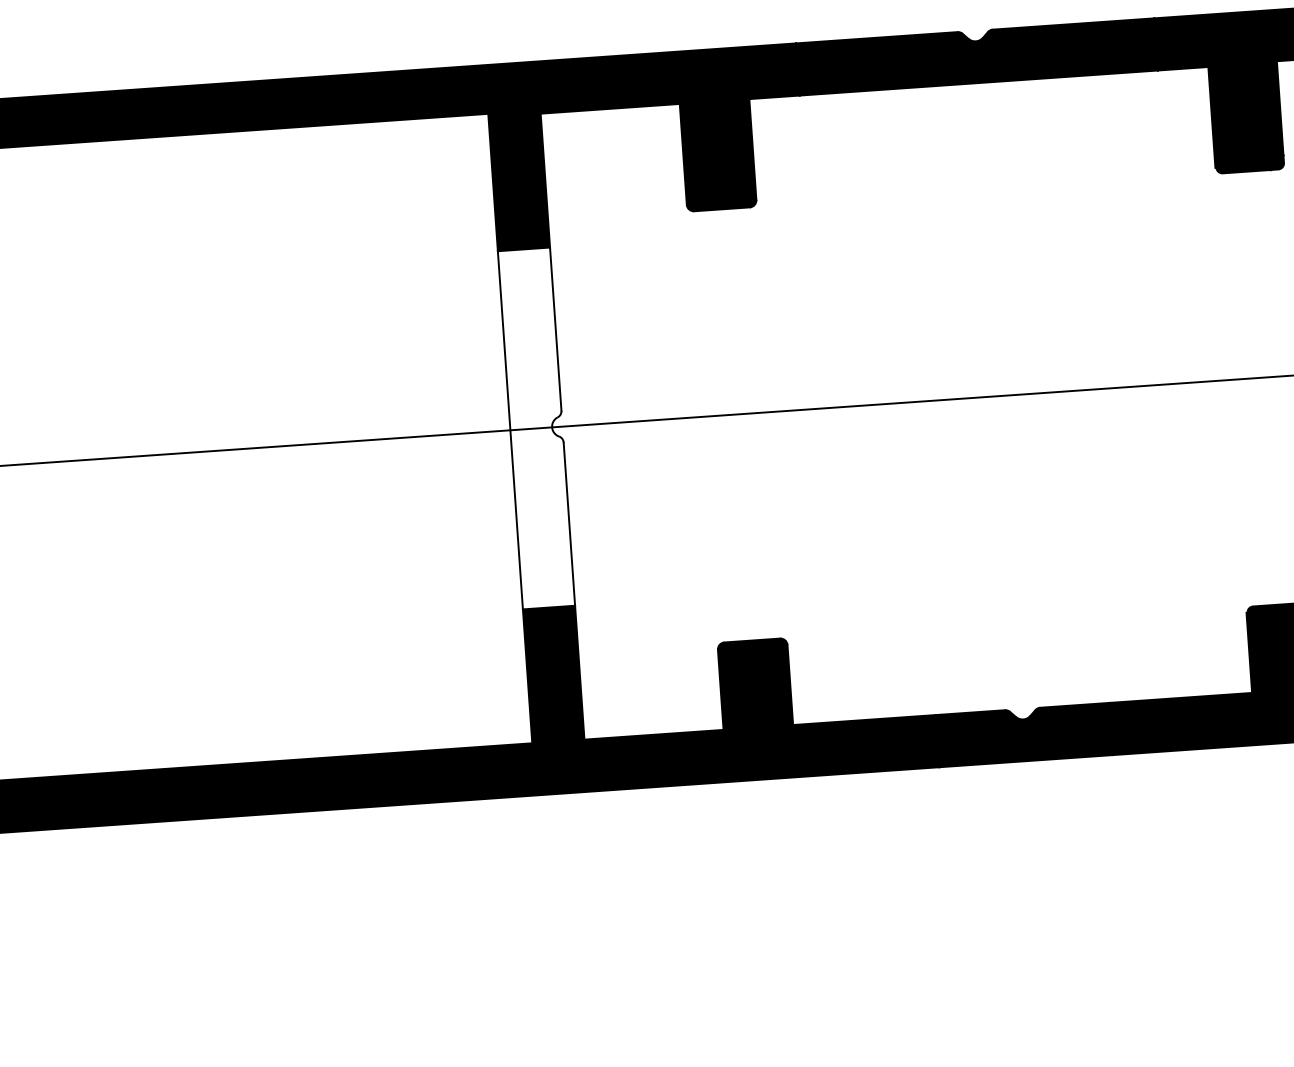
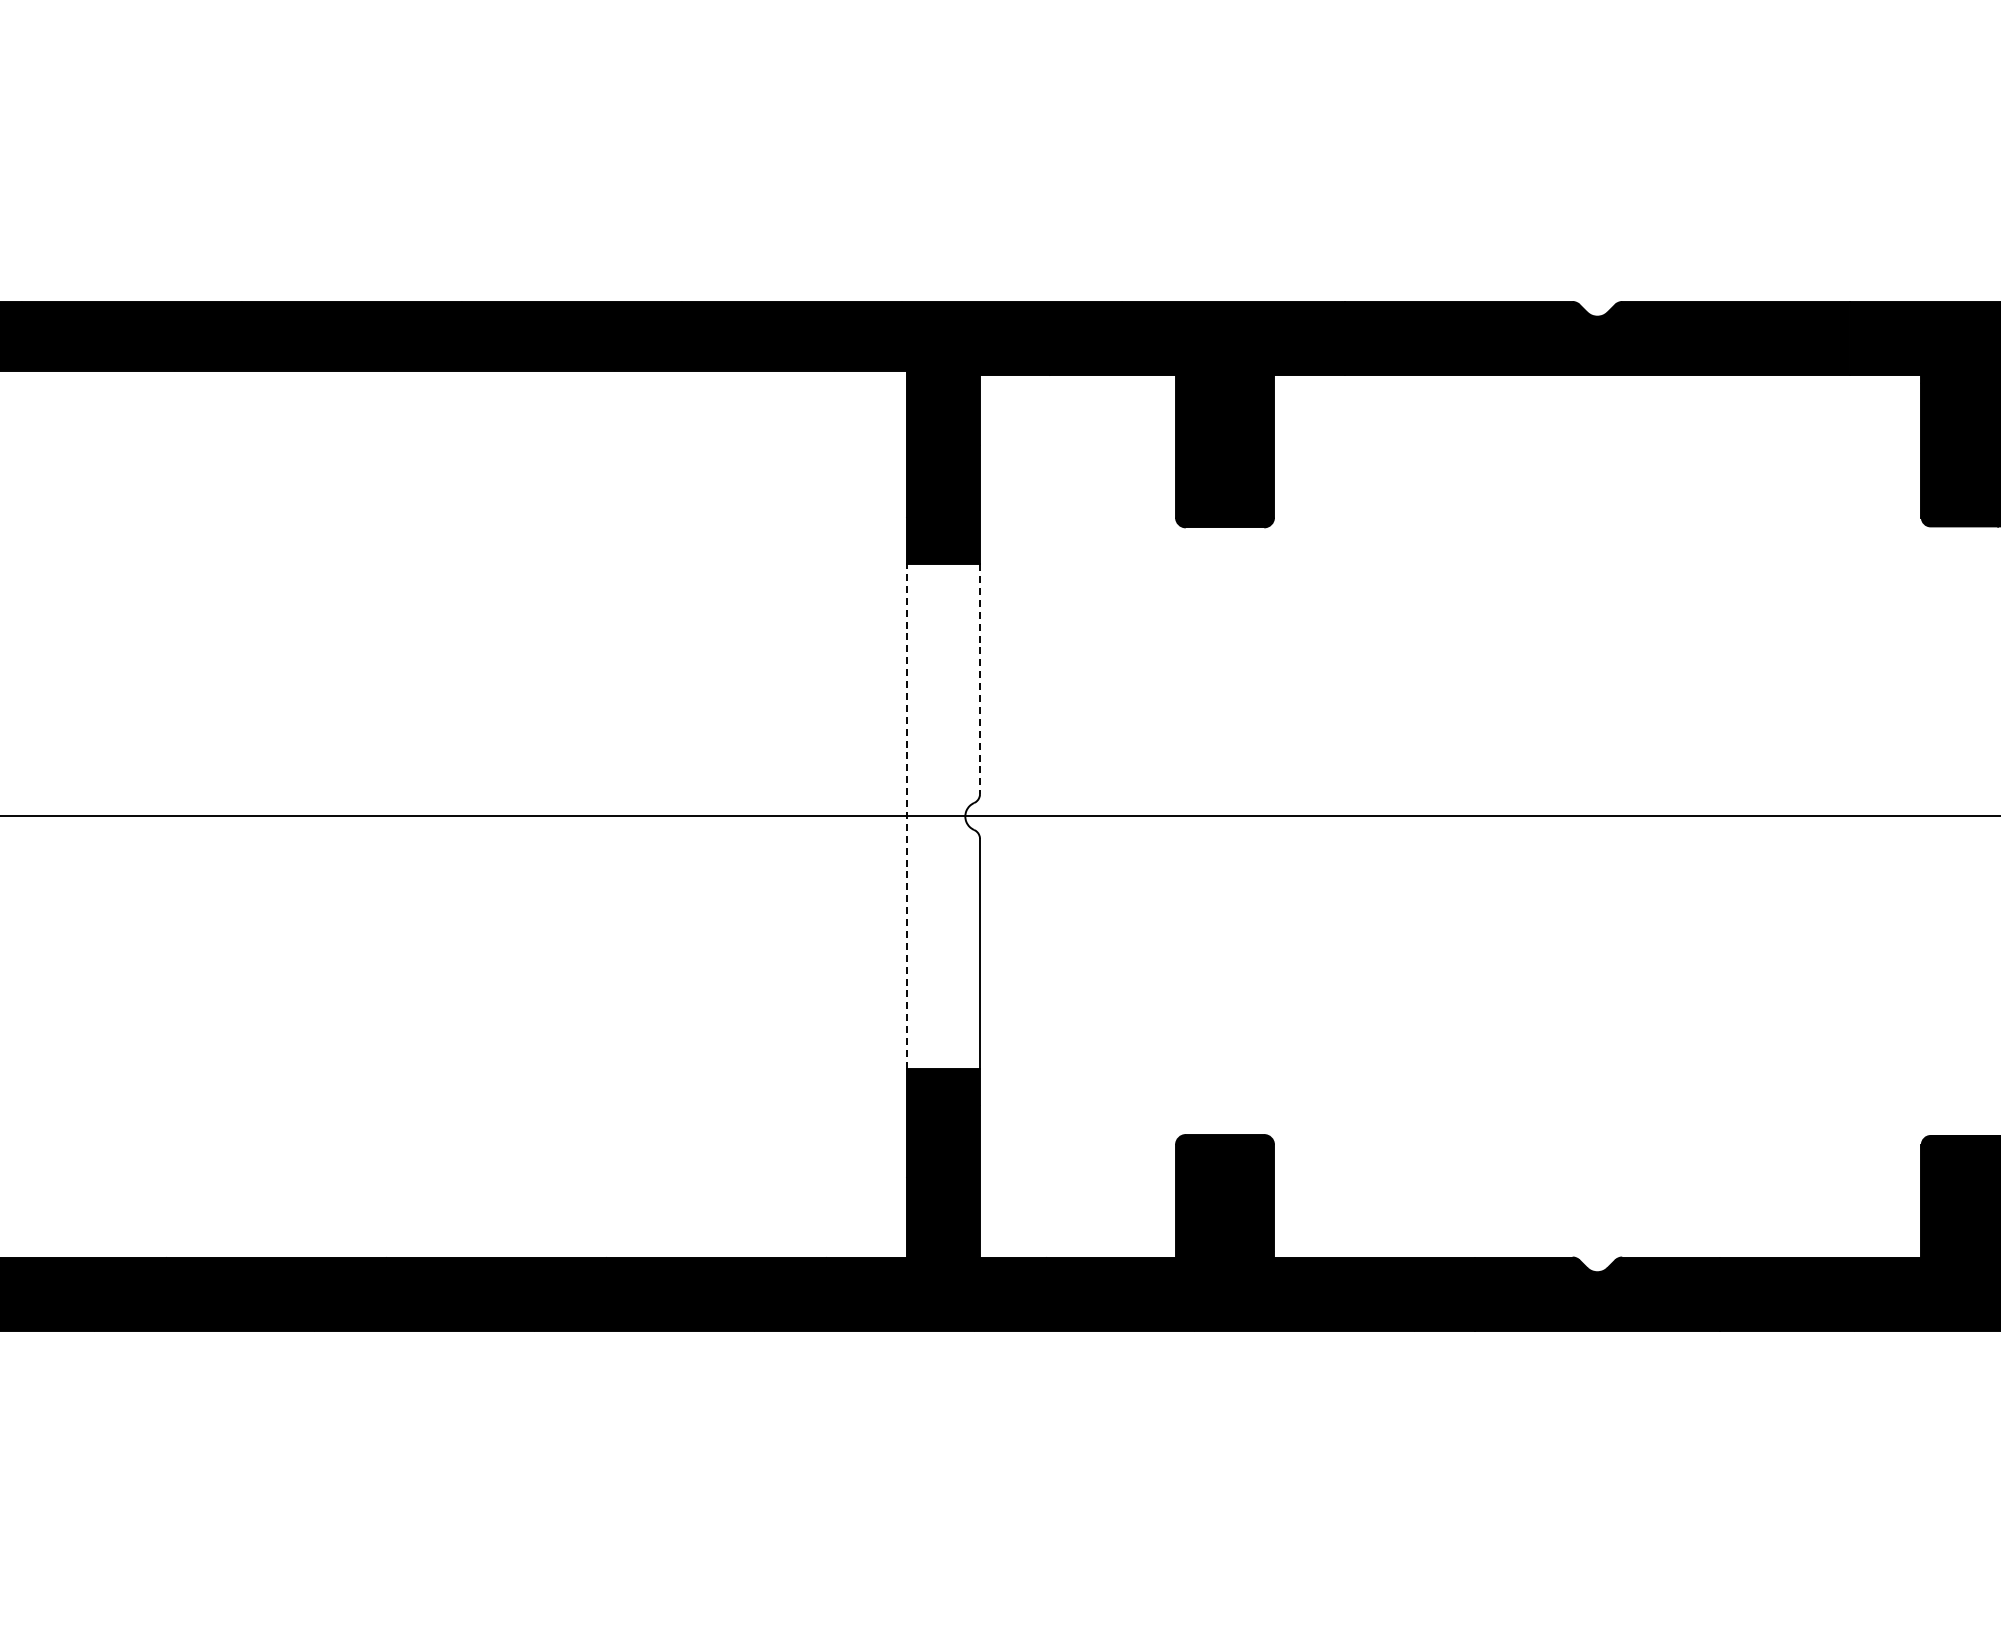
line: (556, 329) -> (980, 679), solid -> dashed
line: (510, 430) -> (906, 816), solid -> dashed

